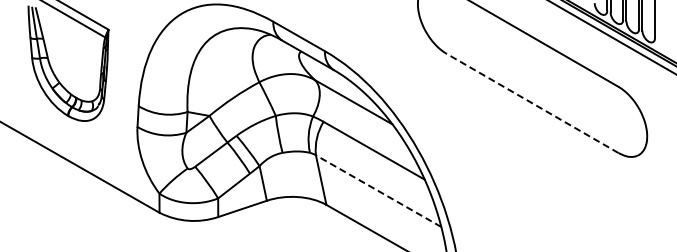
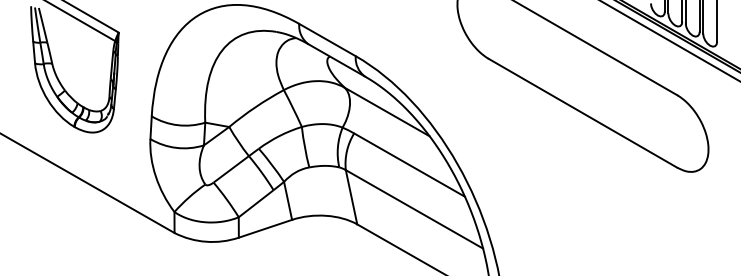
line: (532, 103) -> (582, 113), dashed -> solid
line: (378, 190) -> (414, 208), dashed -> solid

